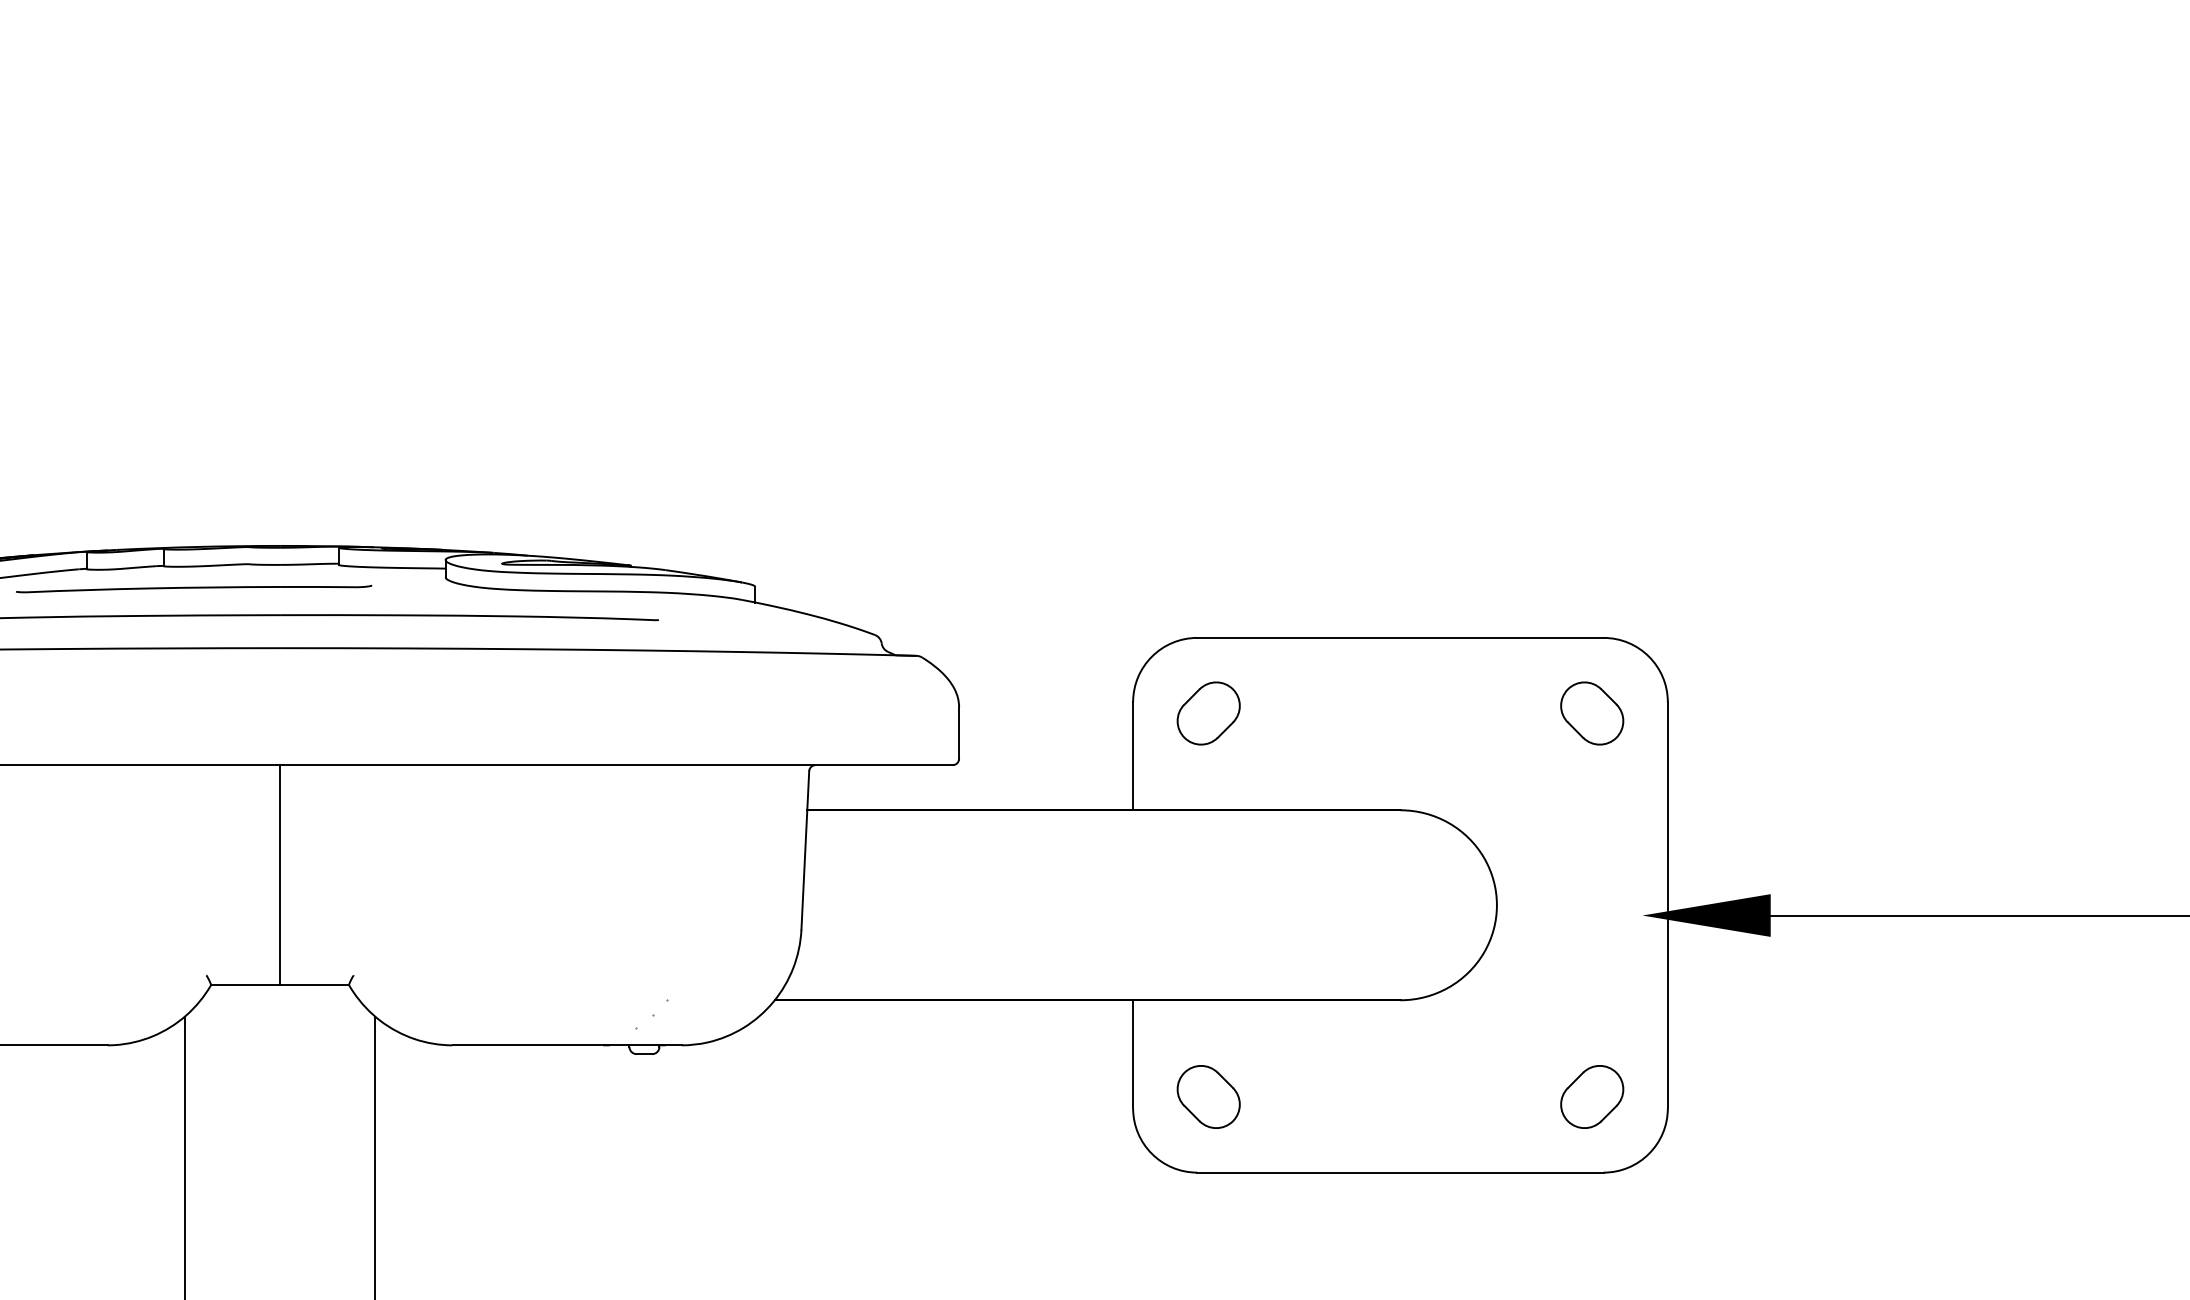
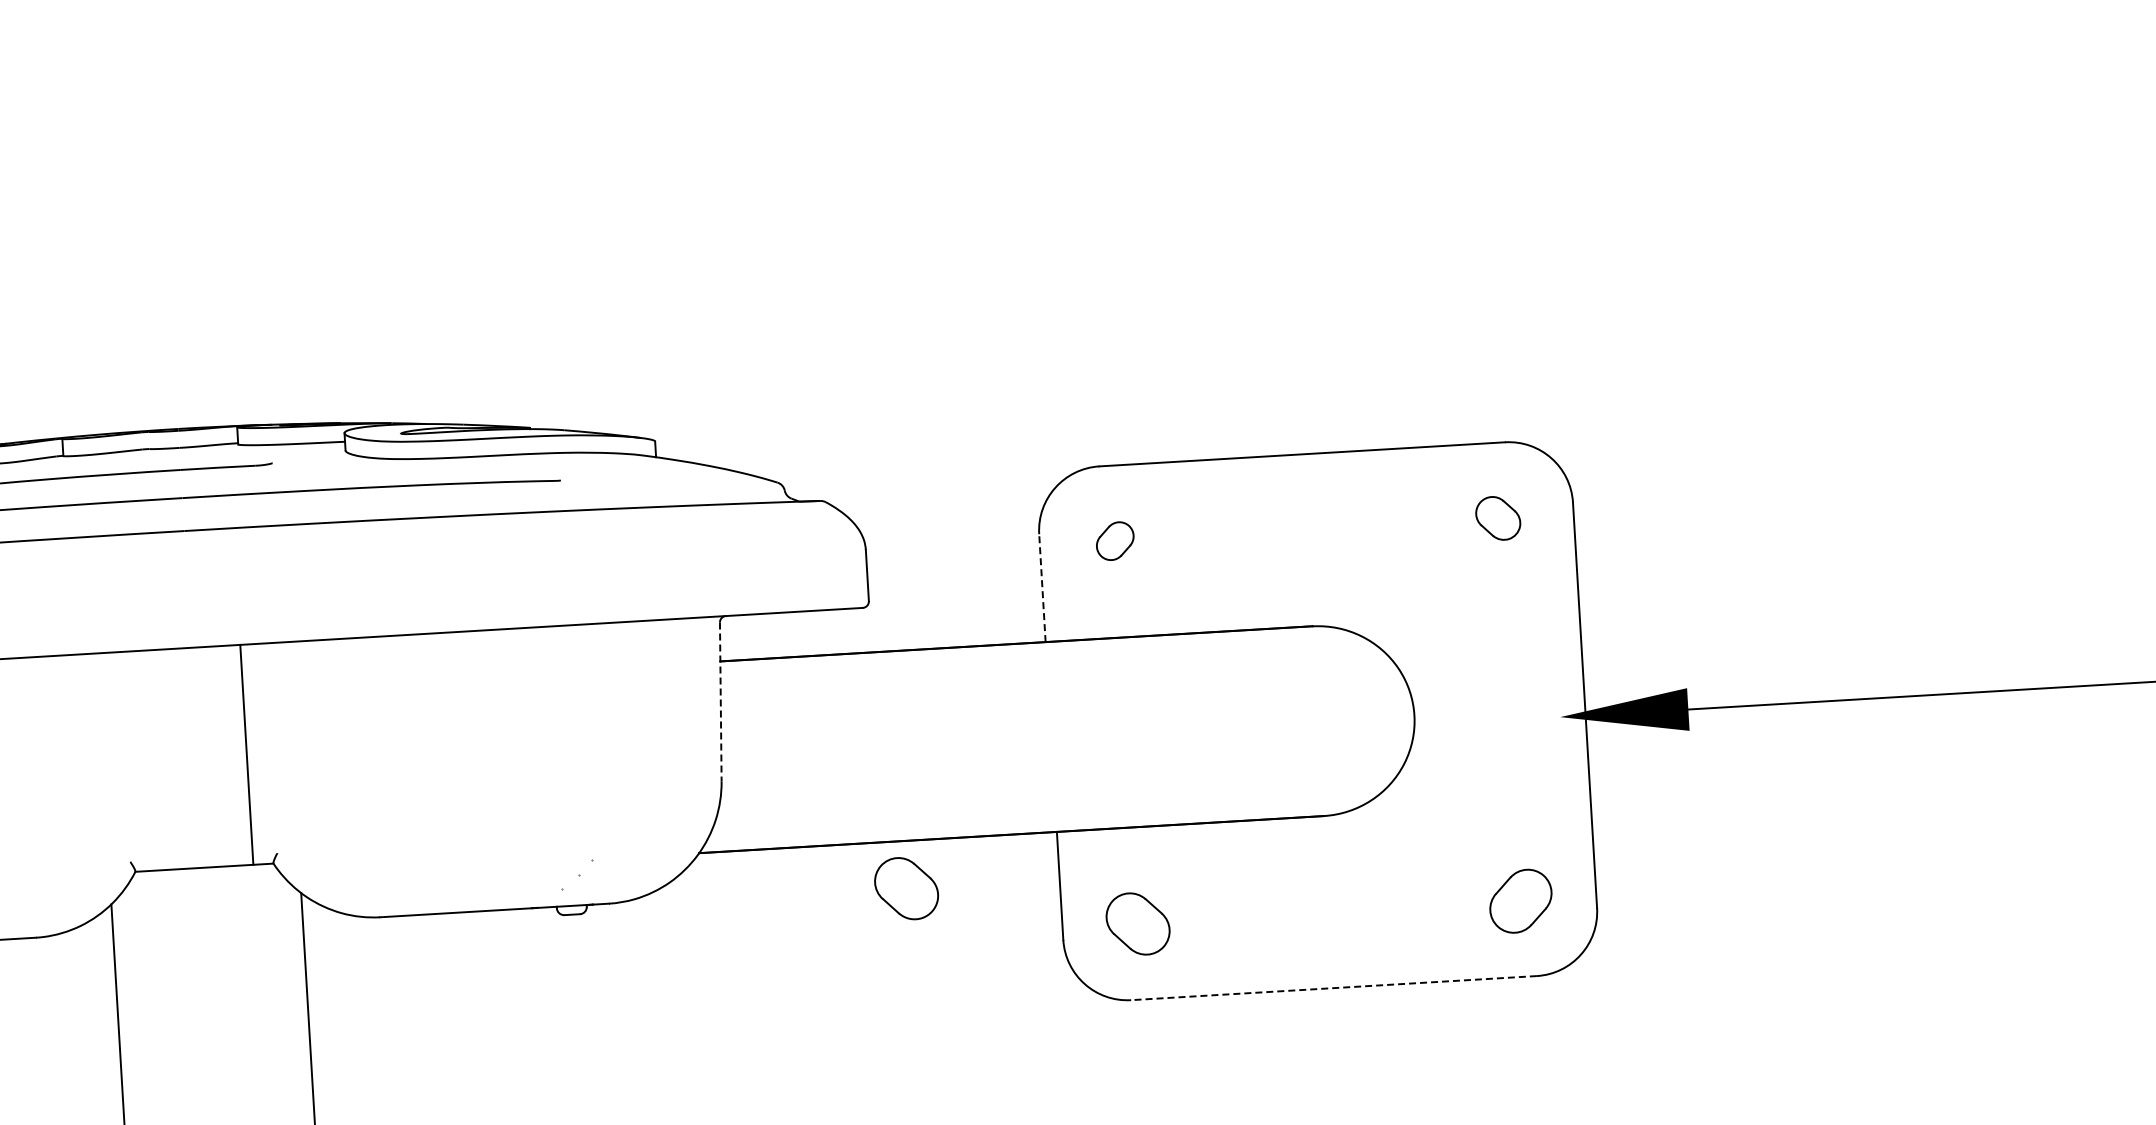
part: (1208, 713) -> (1115, 541), size x0.6
part: (1592, 713) -> (1498, 518), size x0.7
line: (1133, 755) -> (1042, 587), solid -> dashed
line: (805, 851) -> (721, 702), solid -> dashed
line: (280, 875) -> (247, 755), moved
part: (979, 1047) -> (906, 888), added
line: (1399, 1172) -> (1333, 988), solid -> dashed

